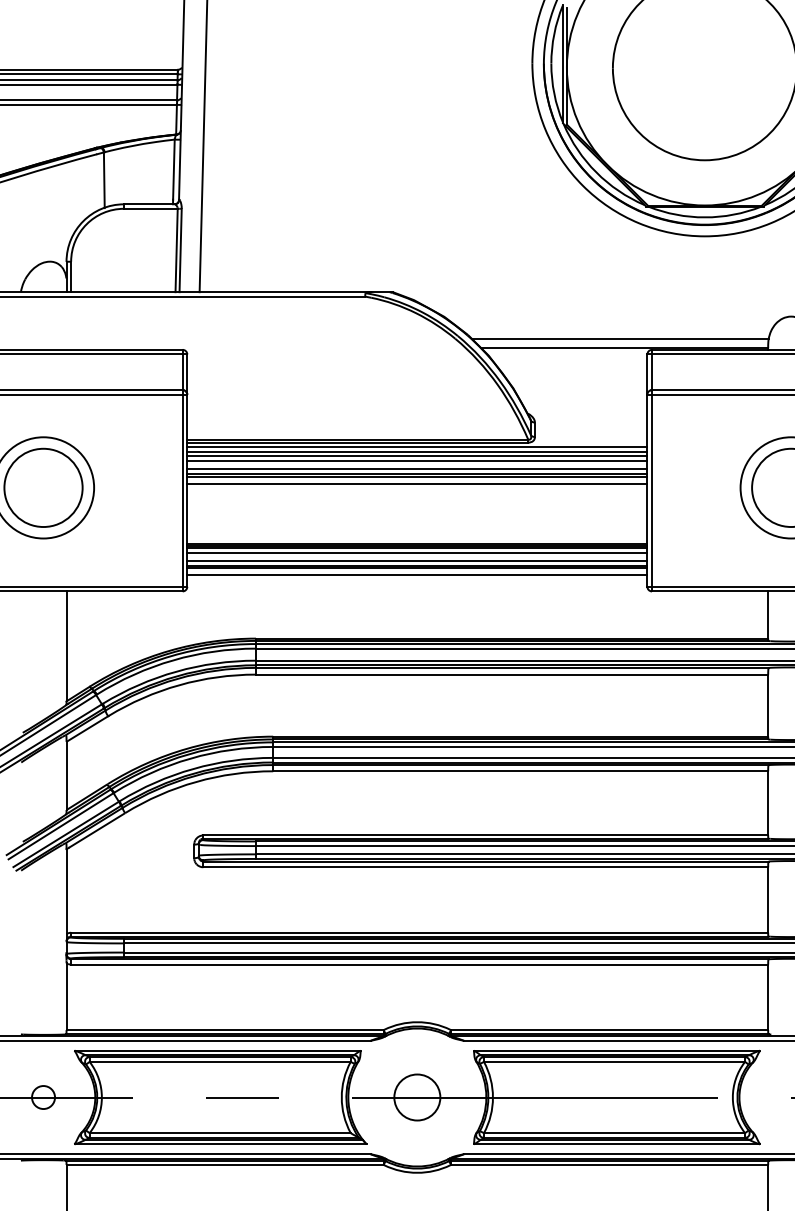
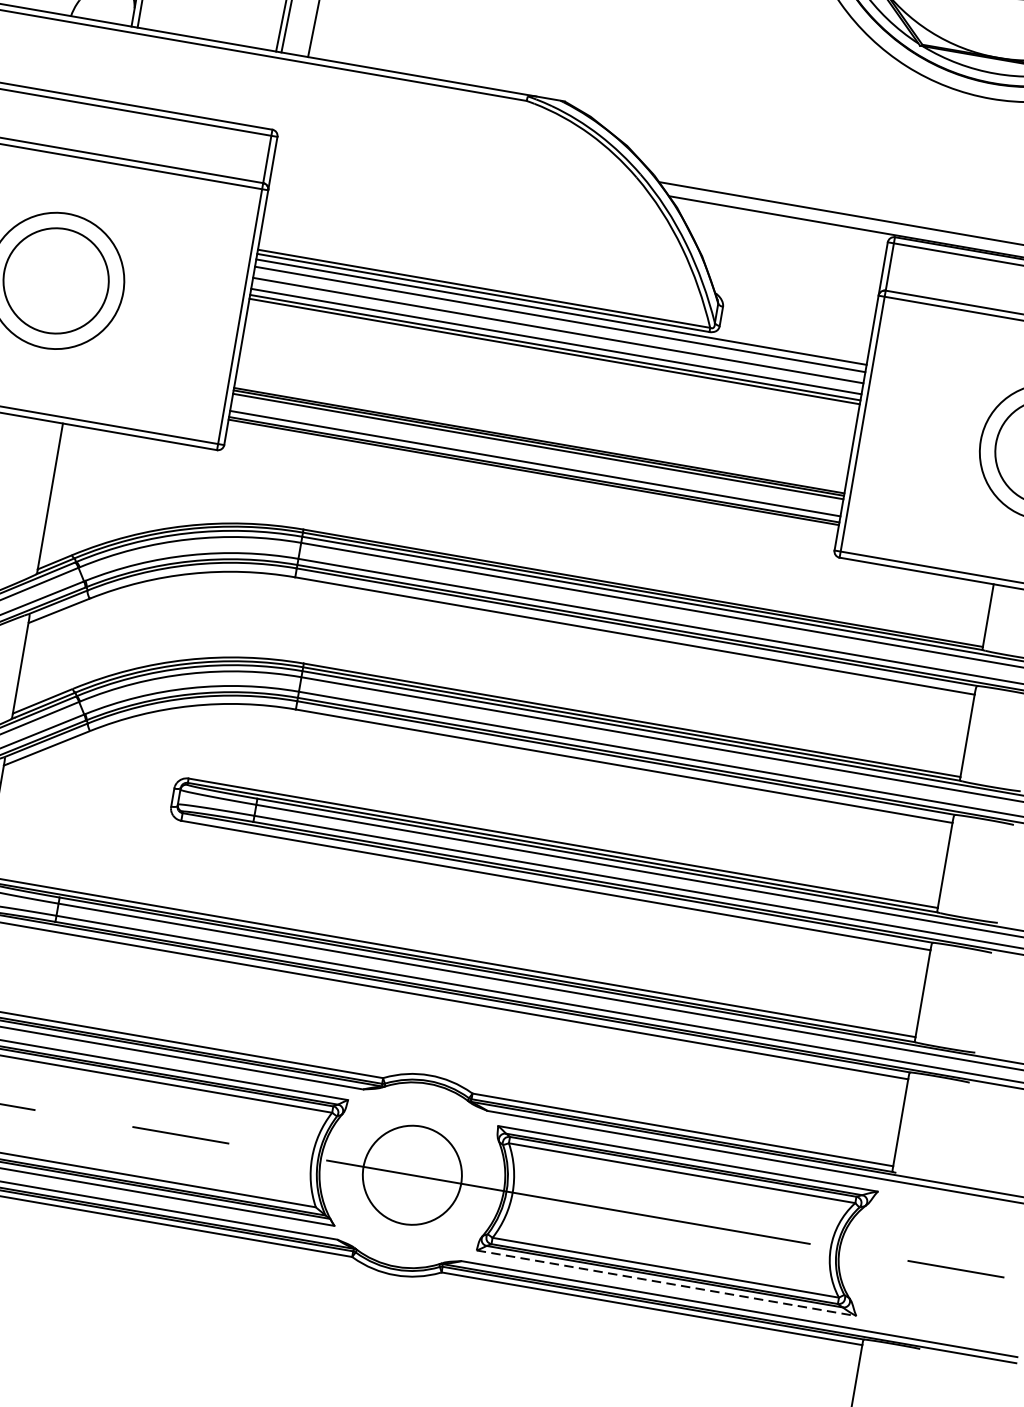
line: (417, 456) -> (559, 324), removed
line: (417, 484) -> (553, 362), removed
line: (417, 552) -> (537, 452), removed
line: (417, 574) -> (532, 481), removed
circle: (417, 1097) -> (412, 1175), size x1.6
line: (617, 1144) -> (667, 1283), solid -> dashed

